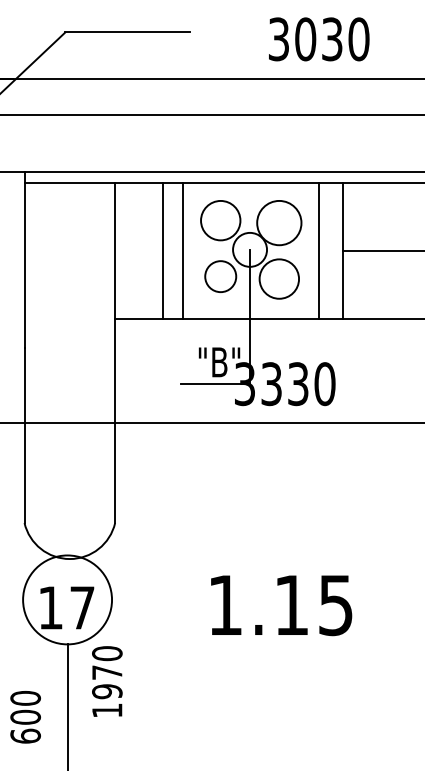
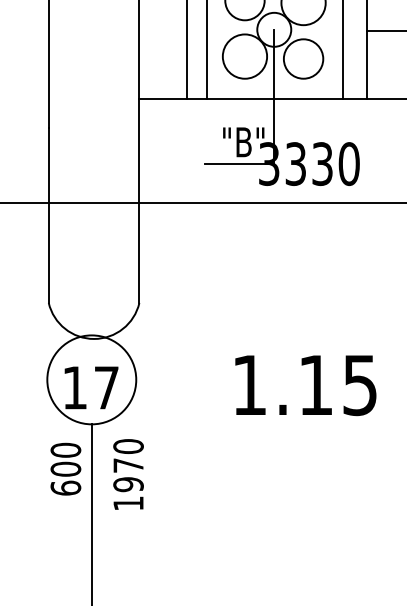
circle: (220, 276) -> (244, 56), size x1.43
text: (107, 681) -> (128, 474), moved
text: (25, 717) -> (65, 469), moved

